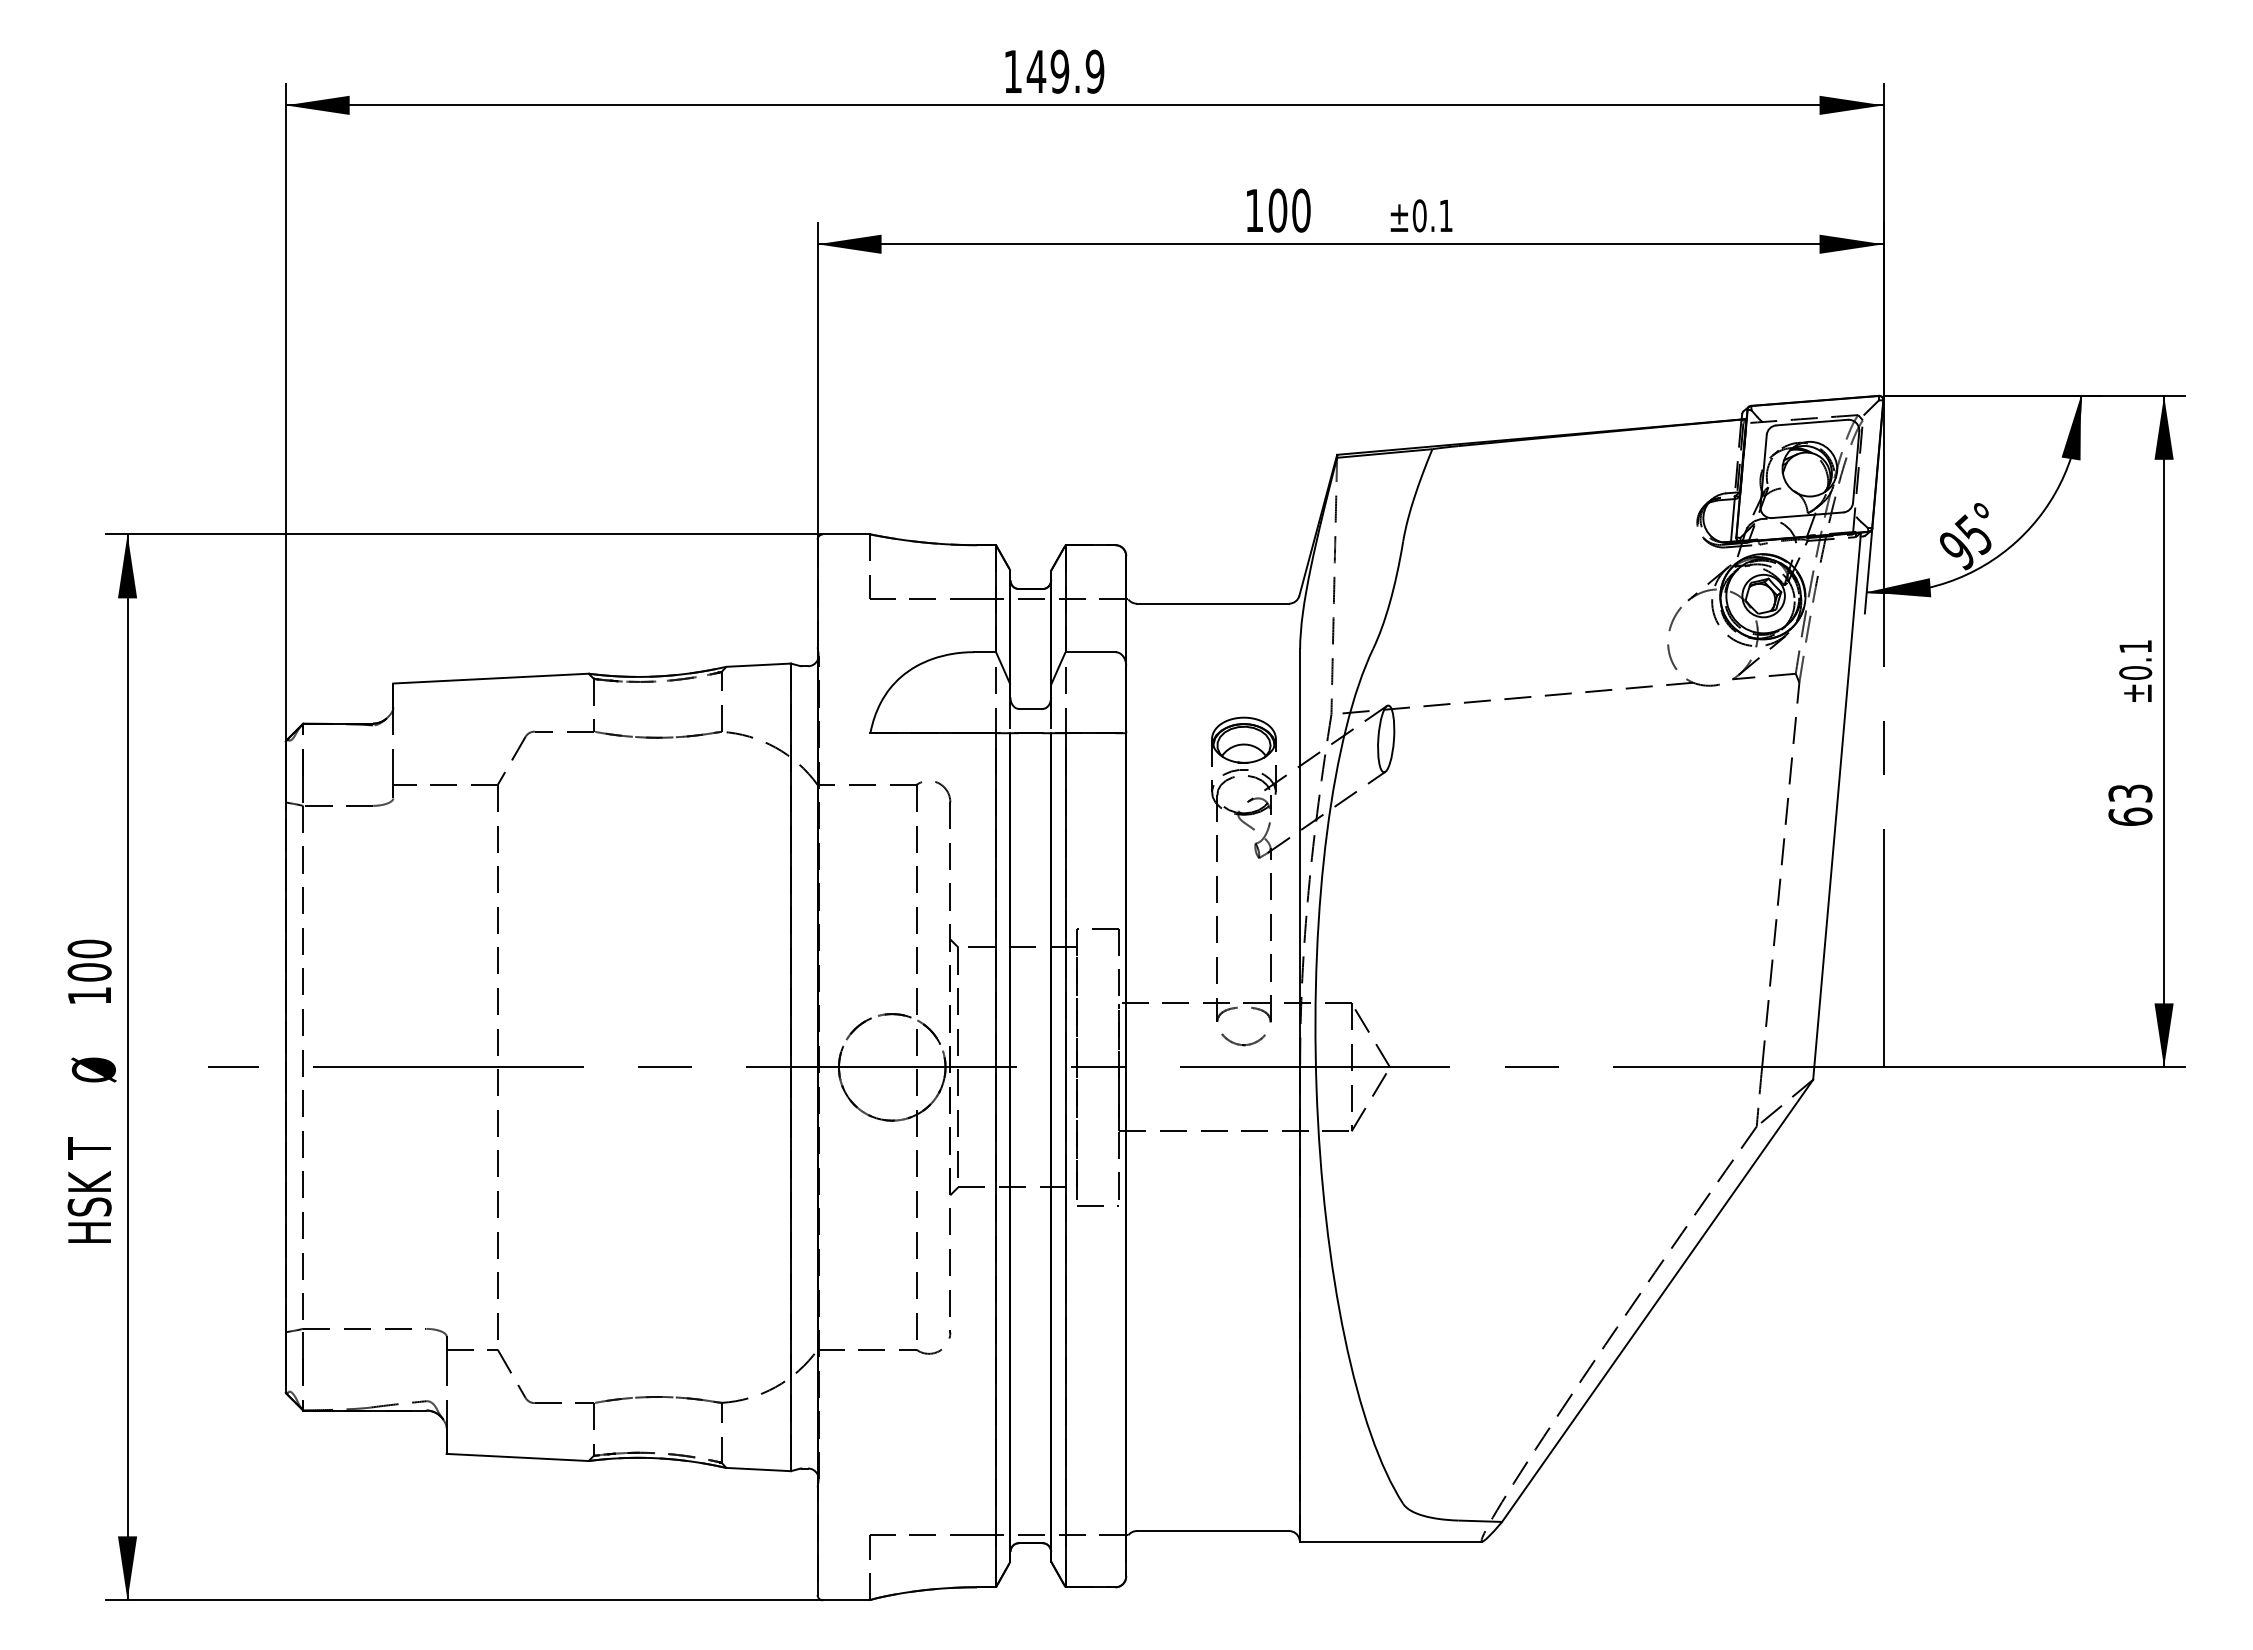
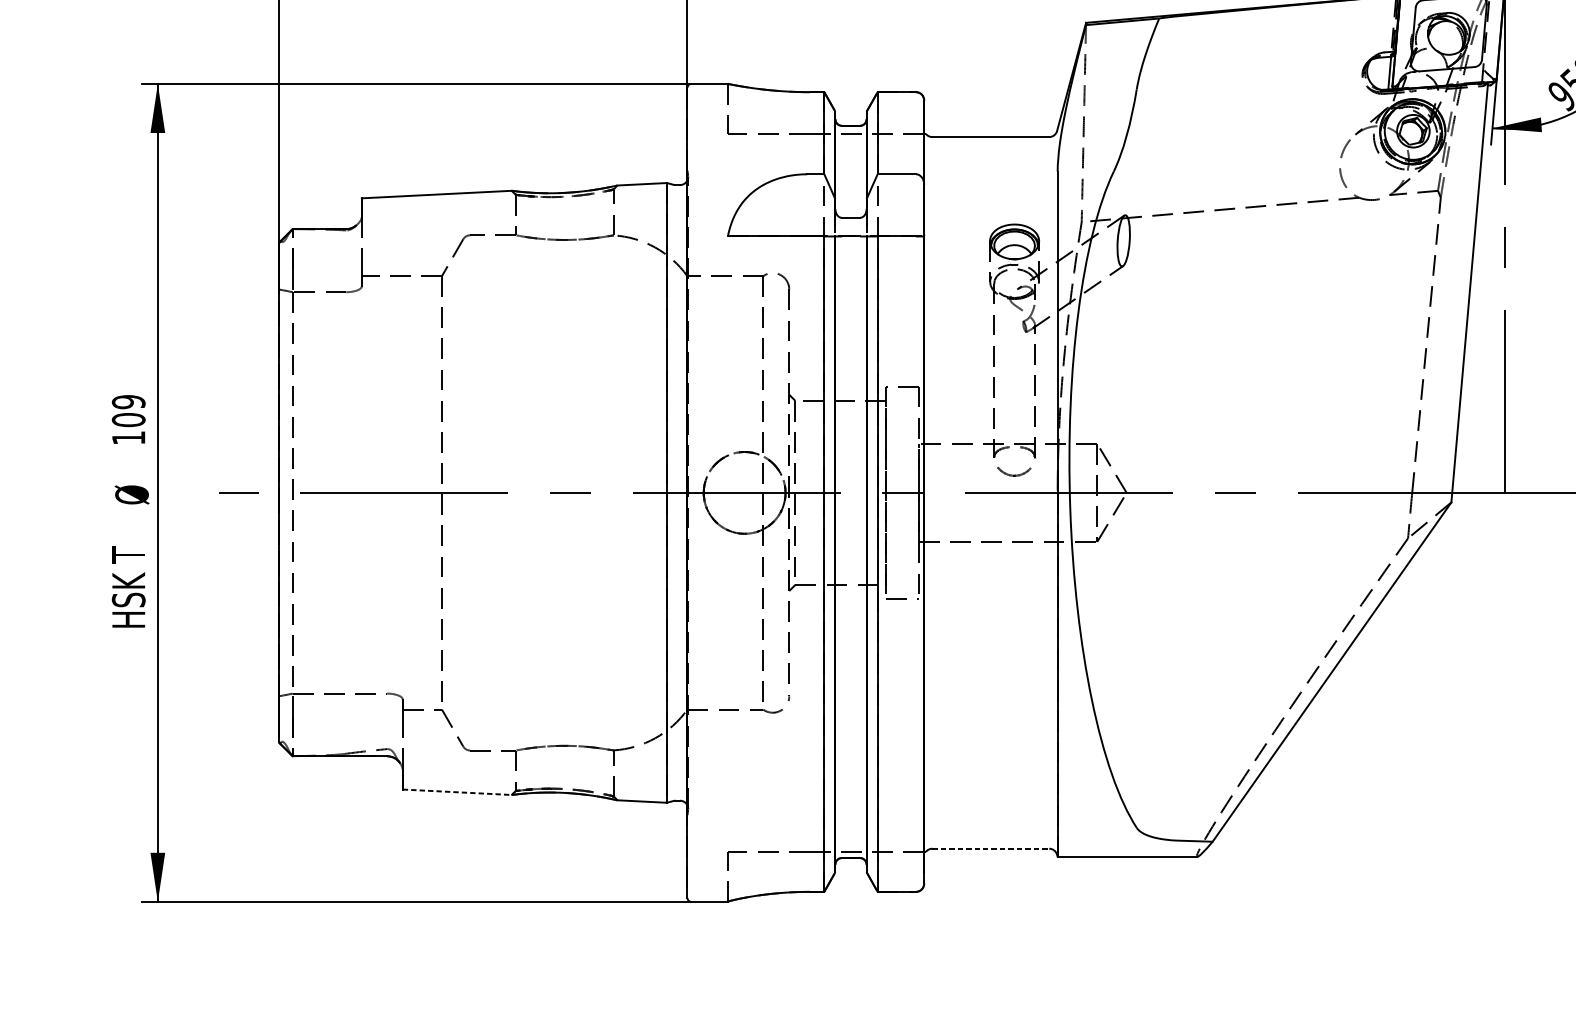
text: (89, 948) -> (128, 401), 100 -> 109
line: (518, 1457) -> (457, 792), solid -> dashed
line: (1213, 1531) -> (991, 849), solid -> dashed

